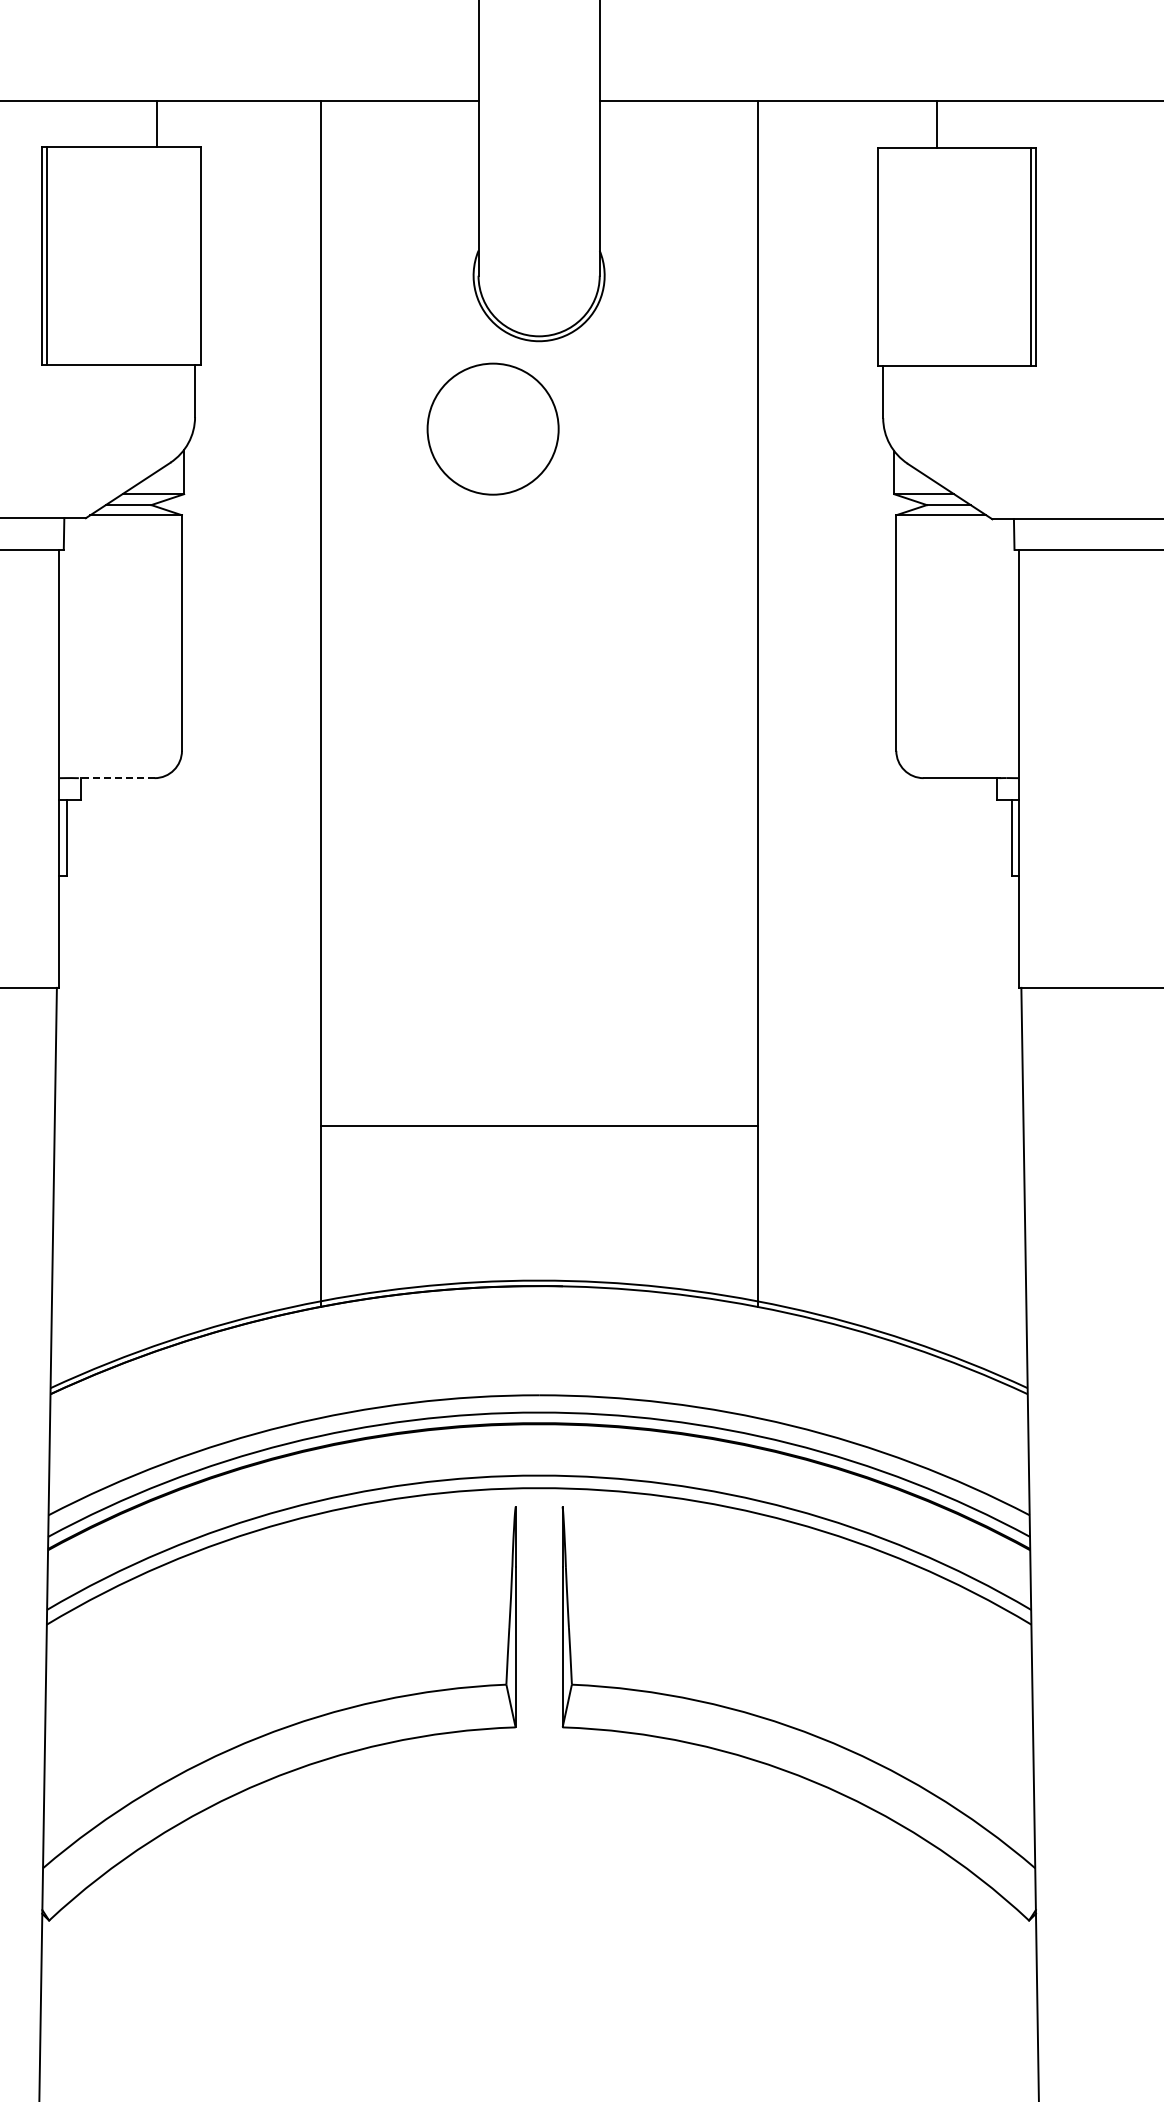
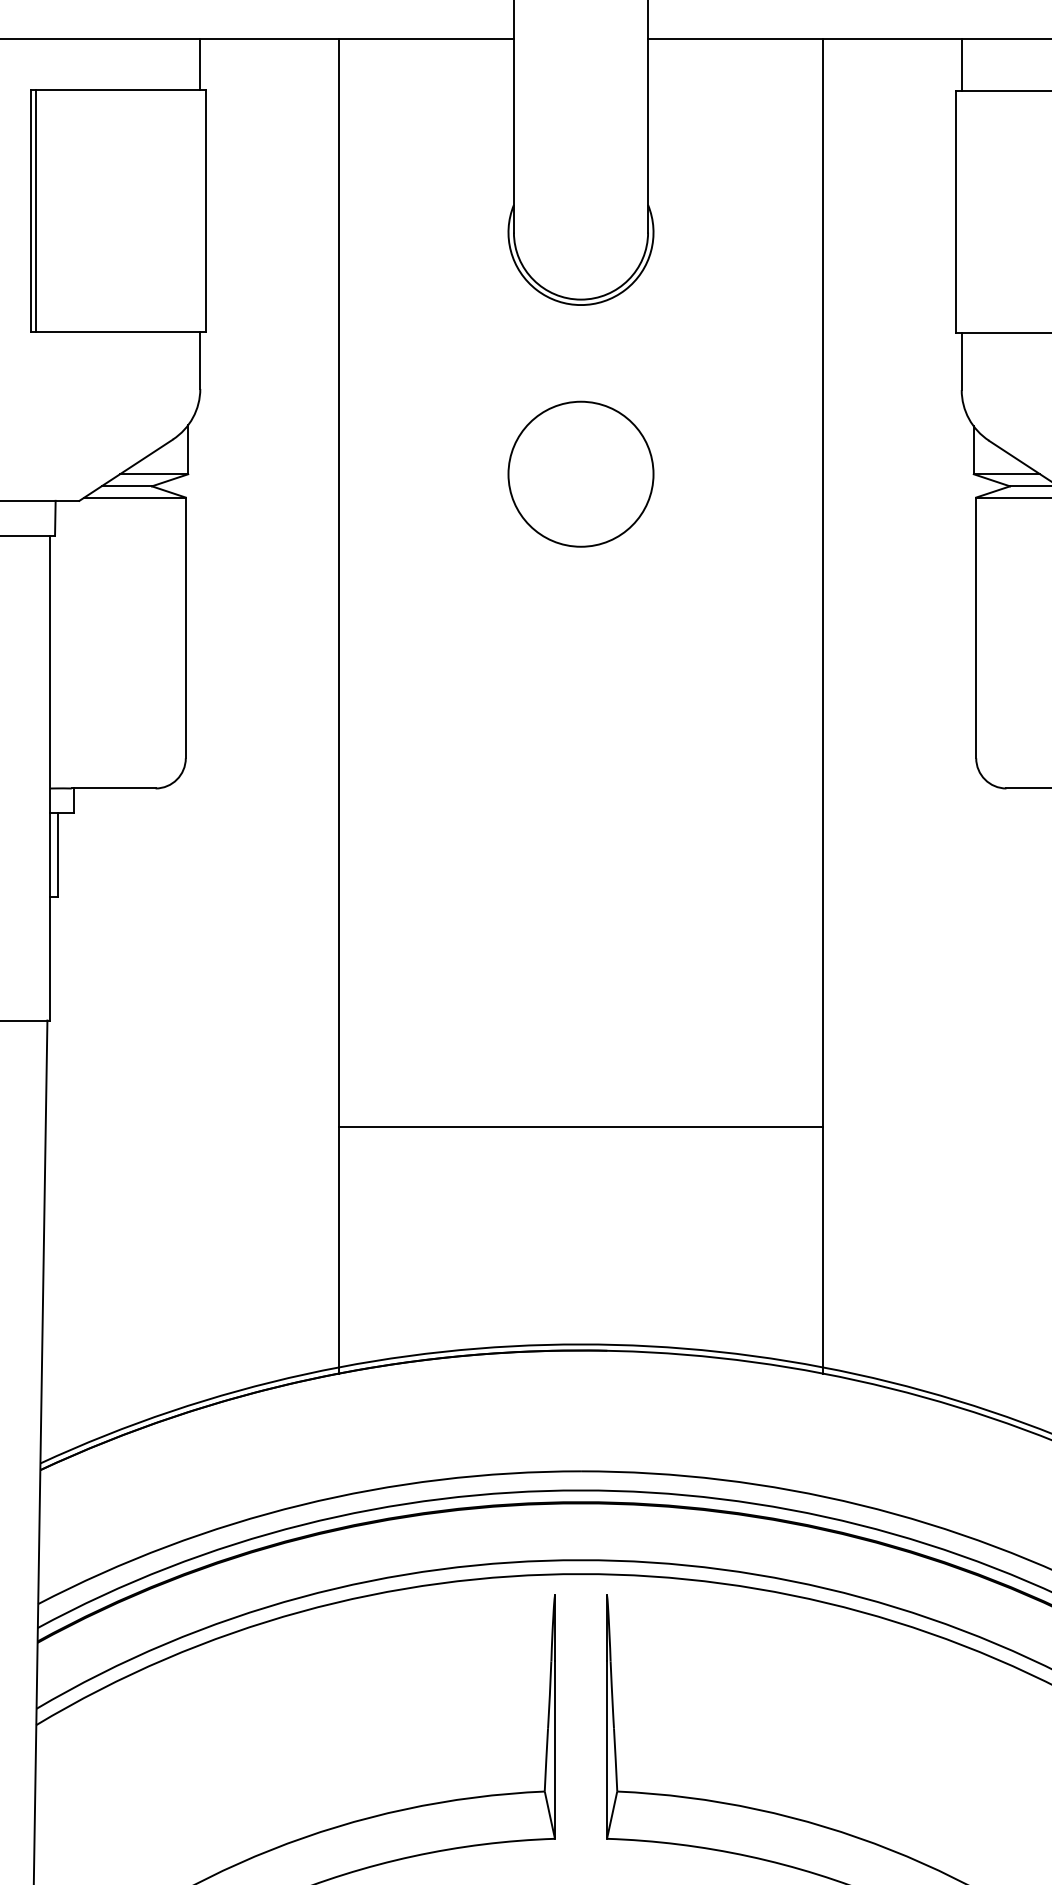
line: (157, 123) -> (200, 64), moved
line: (937, 123) -> (962, 64), moved
circle: (492, 428) -> (580, 473), moved
line: (116, 778) -> (113, 788), dashed -> solid
line: (538, 1126) -> (580, 1127), moved

